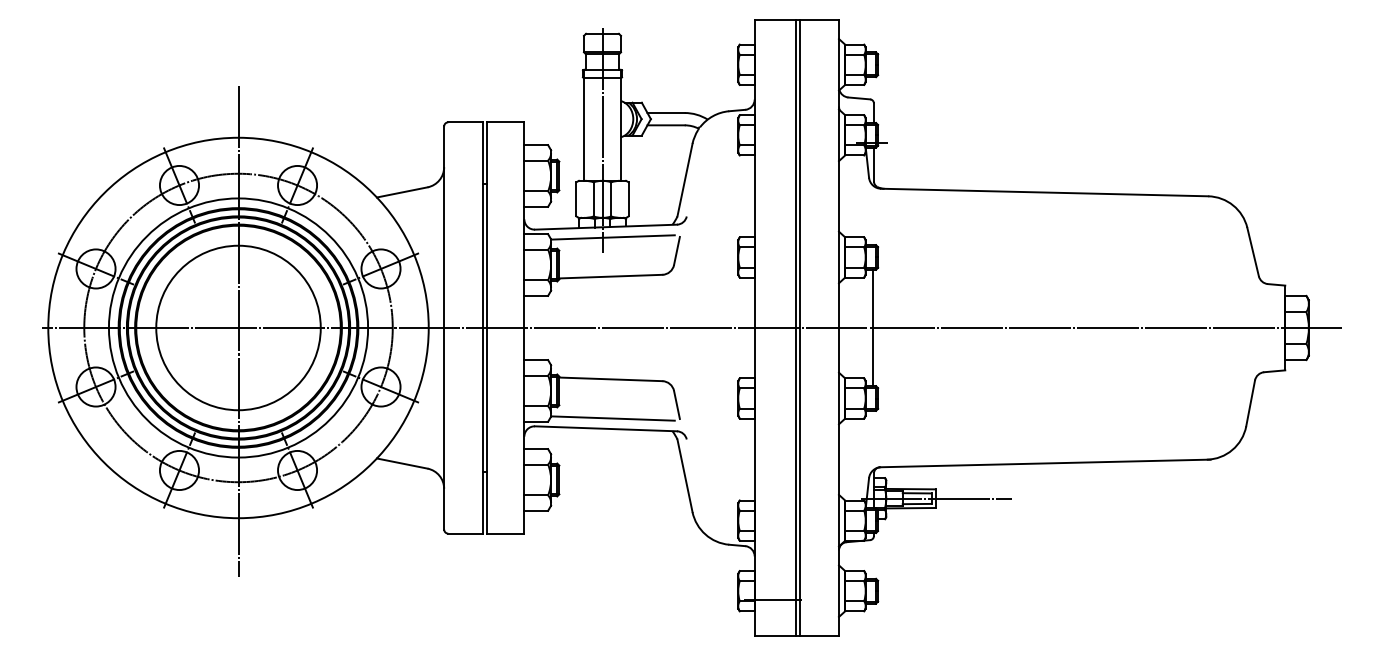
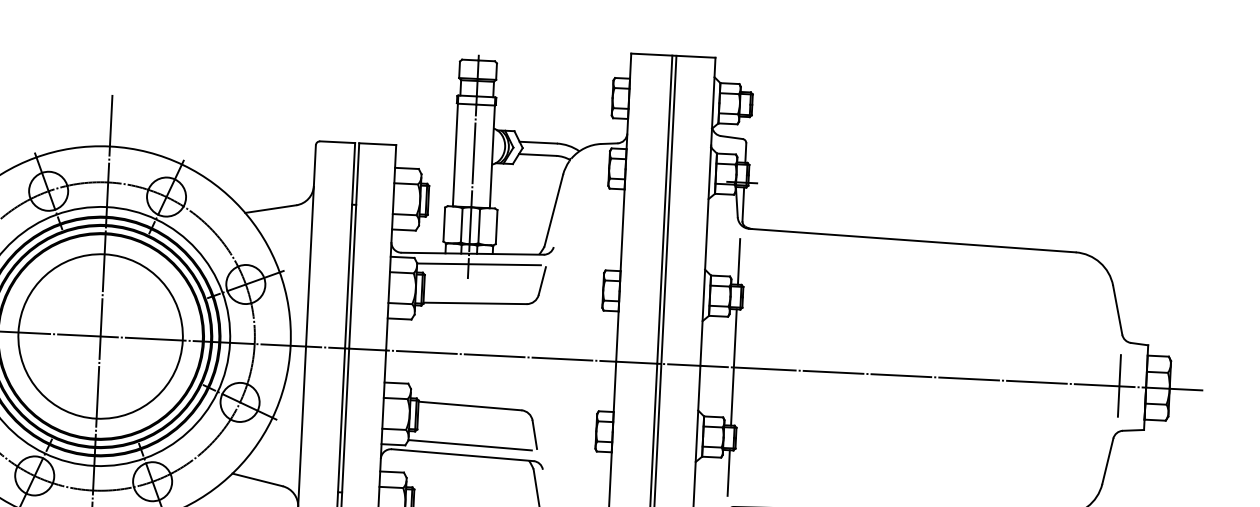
line: (872, 222) -> (739, 262), added
line: (1258, 327) -> (1119, 385), added
line: (872, 433) -> (728, 472), added

